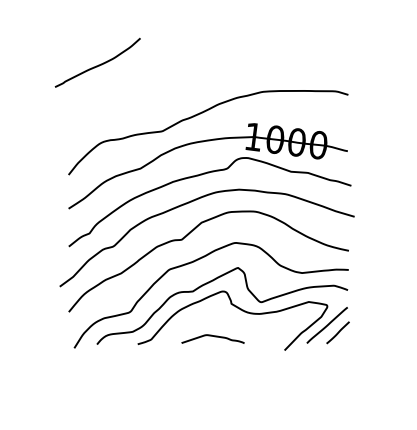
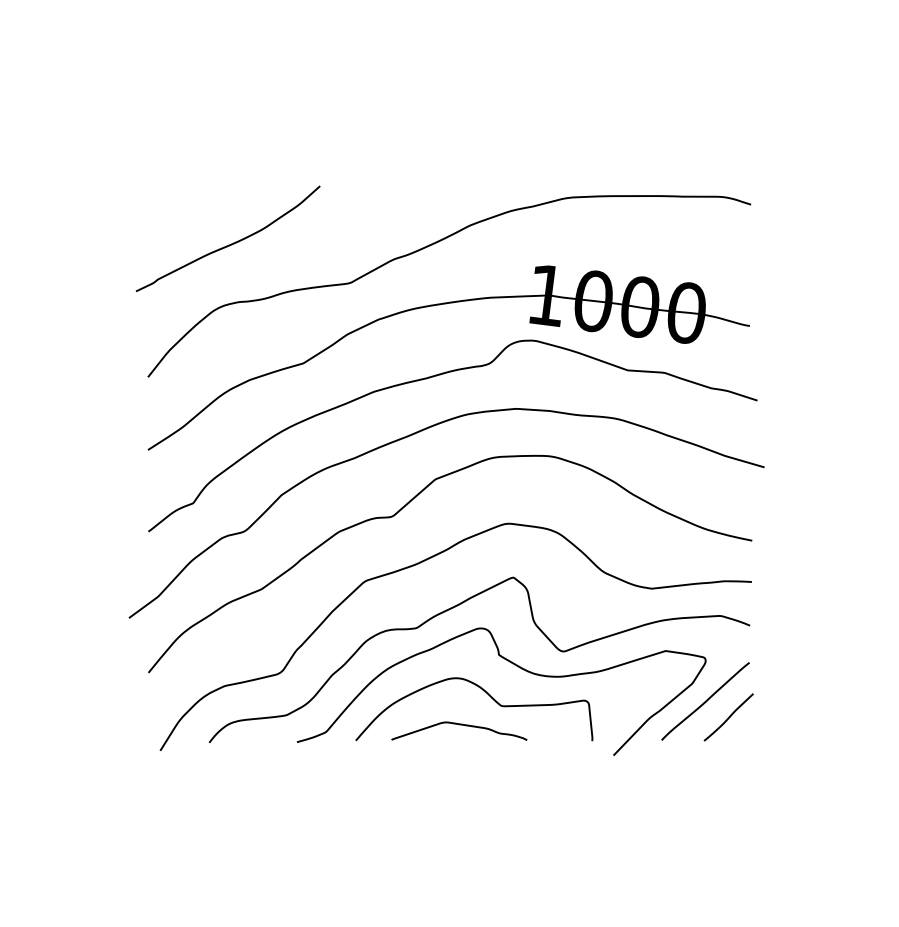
curve: (98, 64) -> (229, 242), moved
curve: (225, 322) -> (486, 695), added

